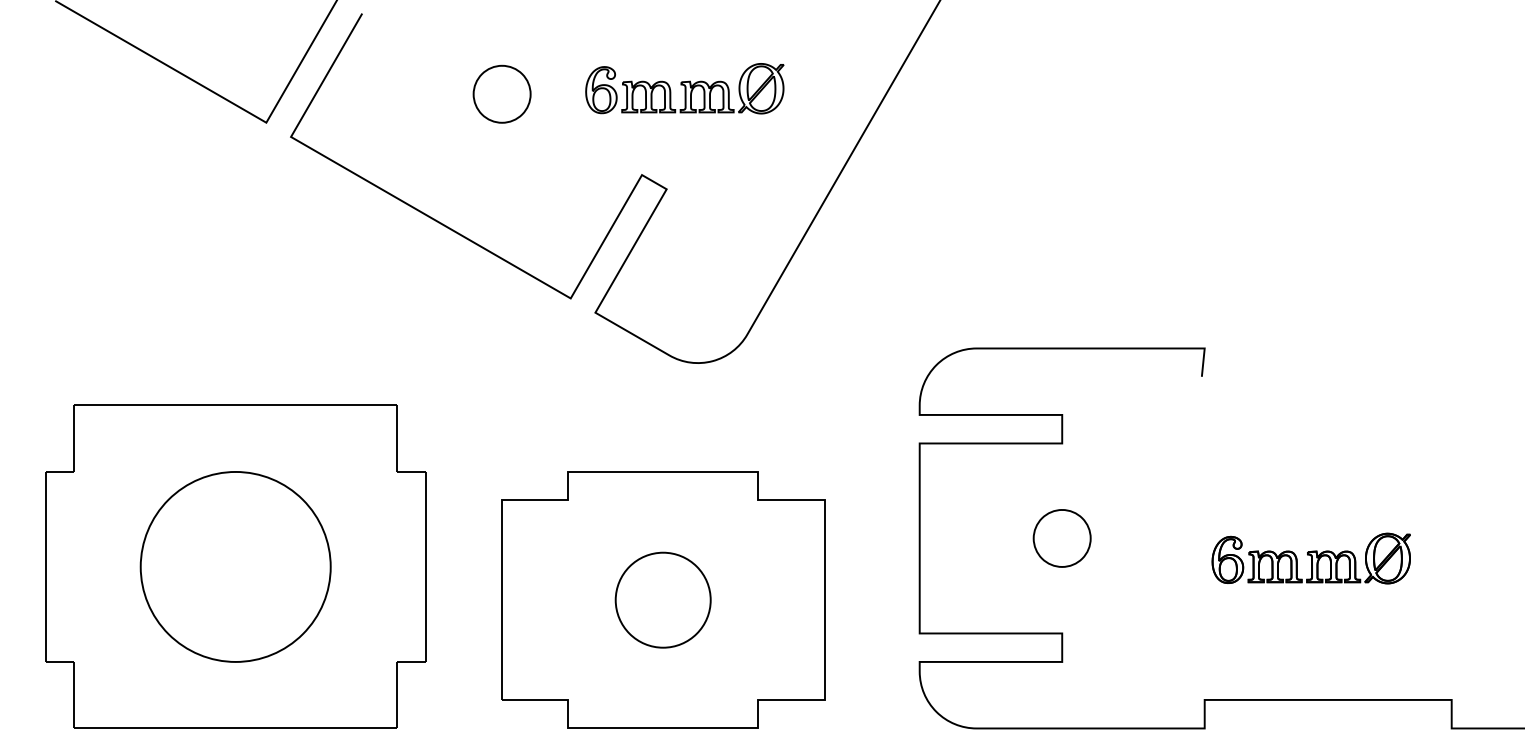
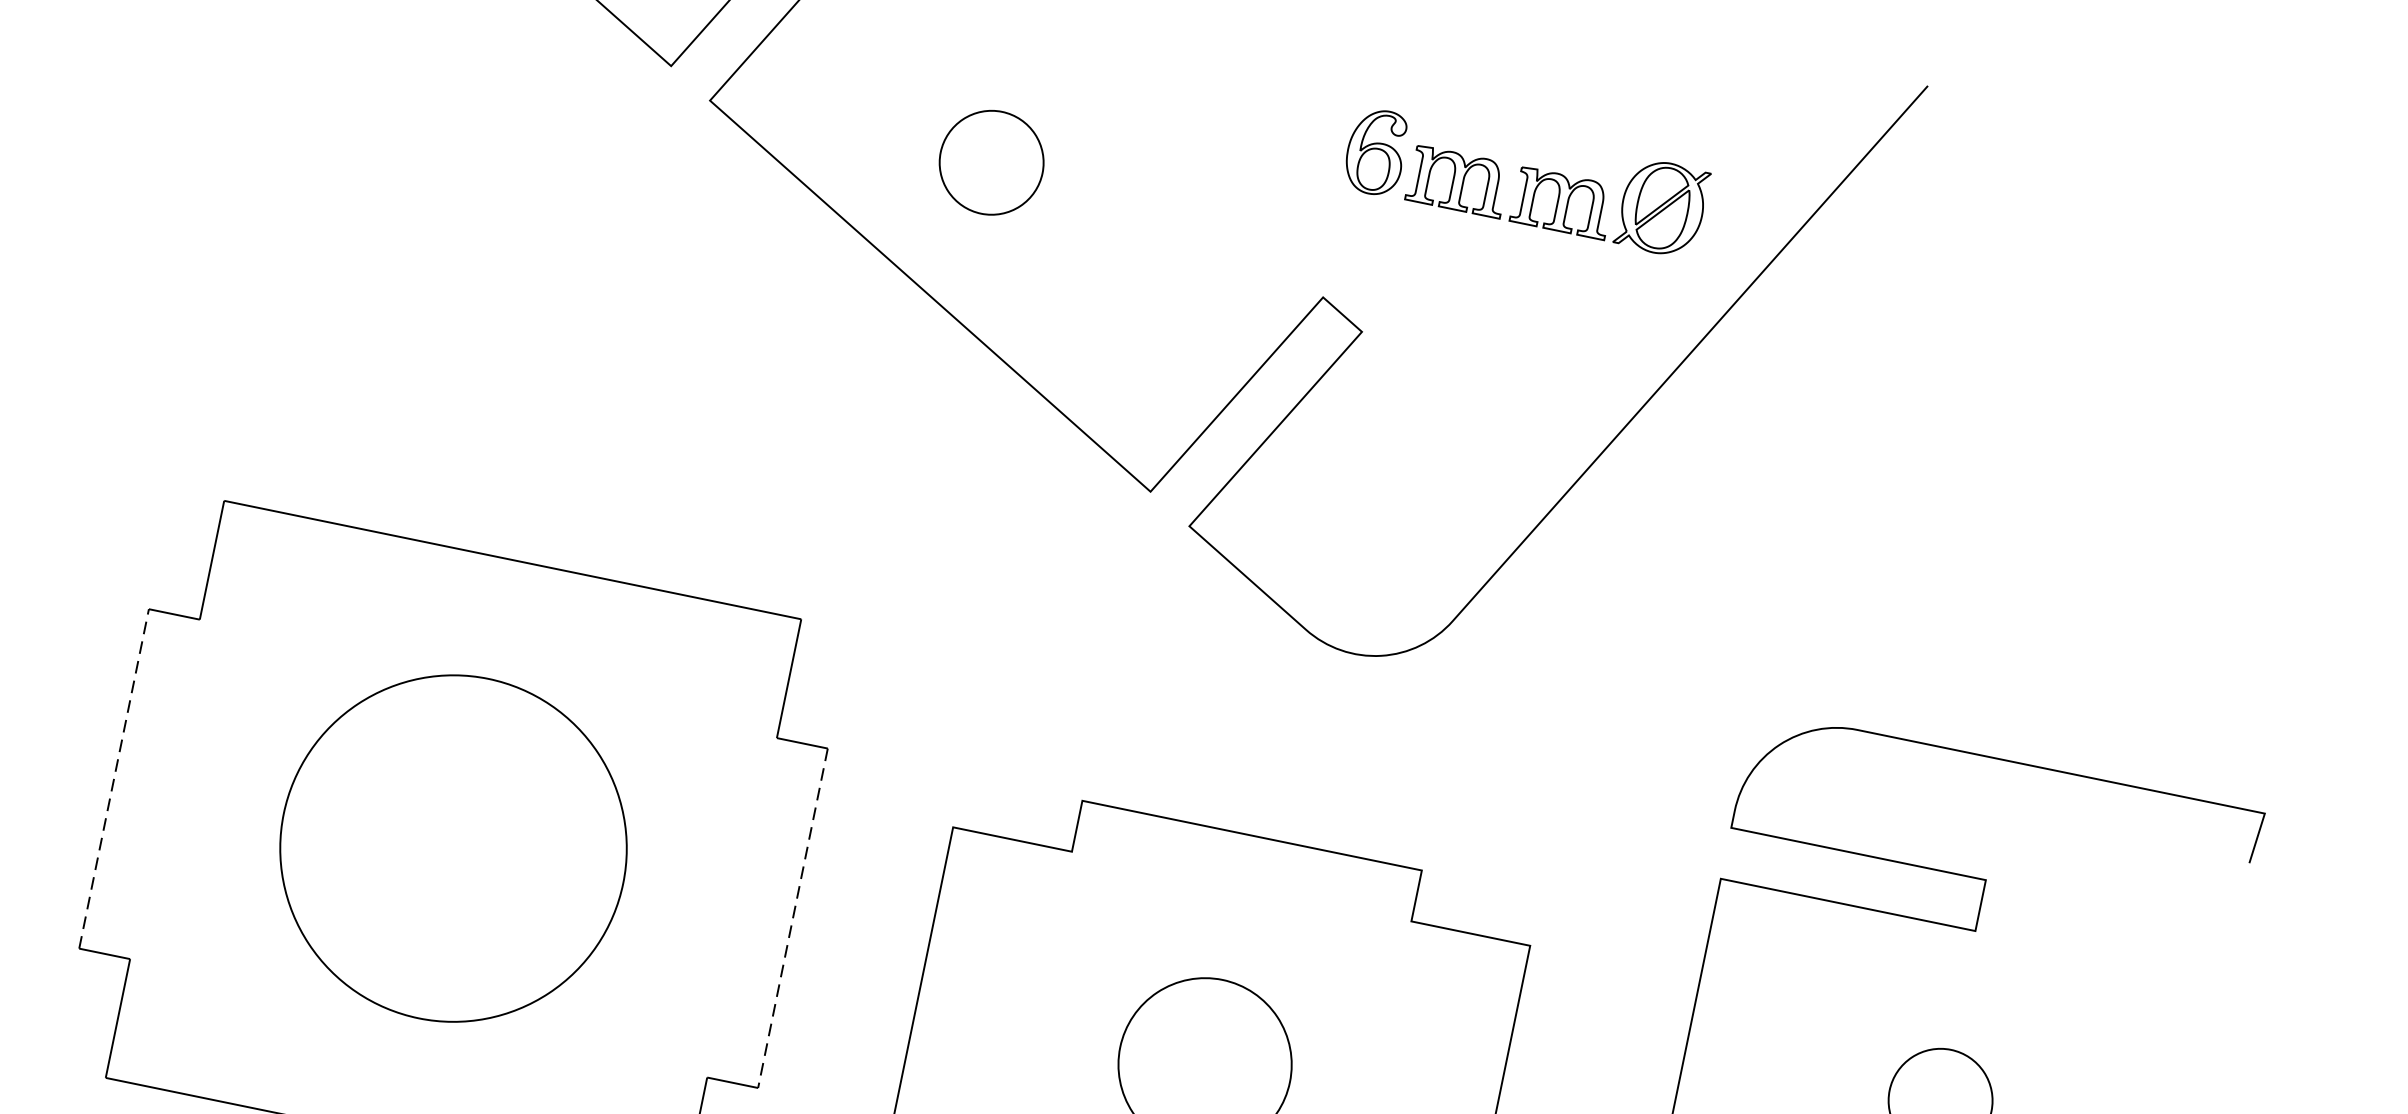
part: (684, 88) -> (1525, 179), moved
part: (501, 93) -> (990, 161), moved
line: (45, 566) -> (113, 777), solid -> dashed
line: (425, 566) -> (792, 917), solid -> dashed

